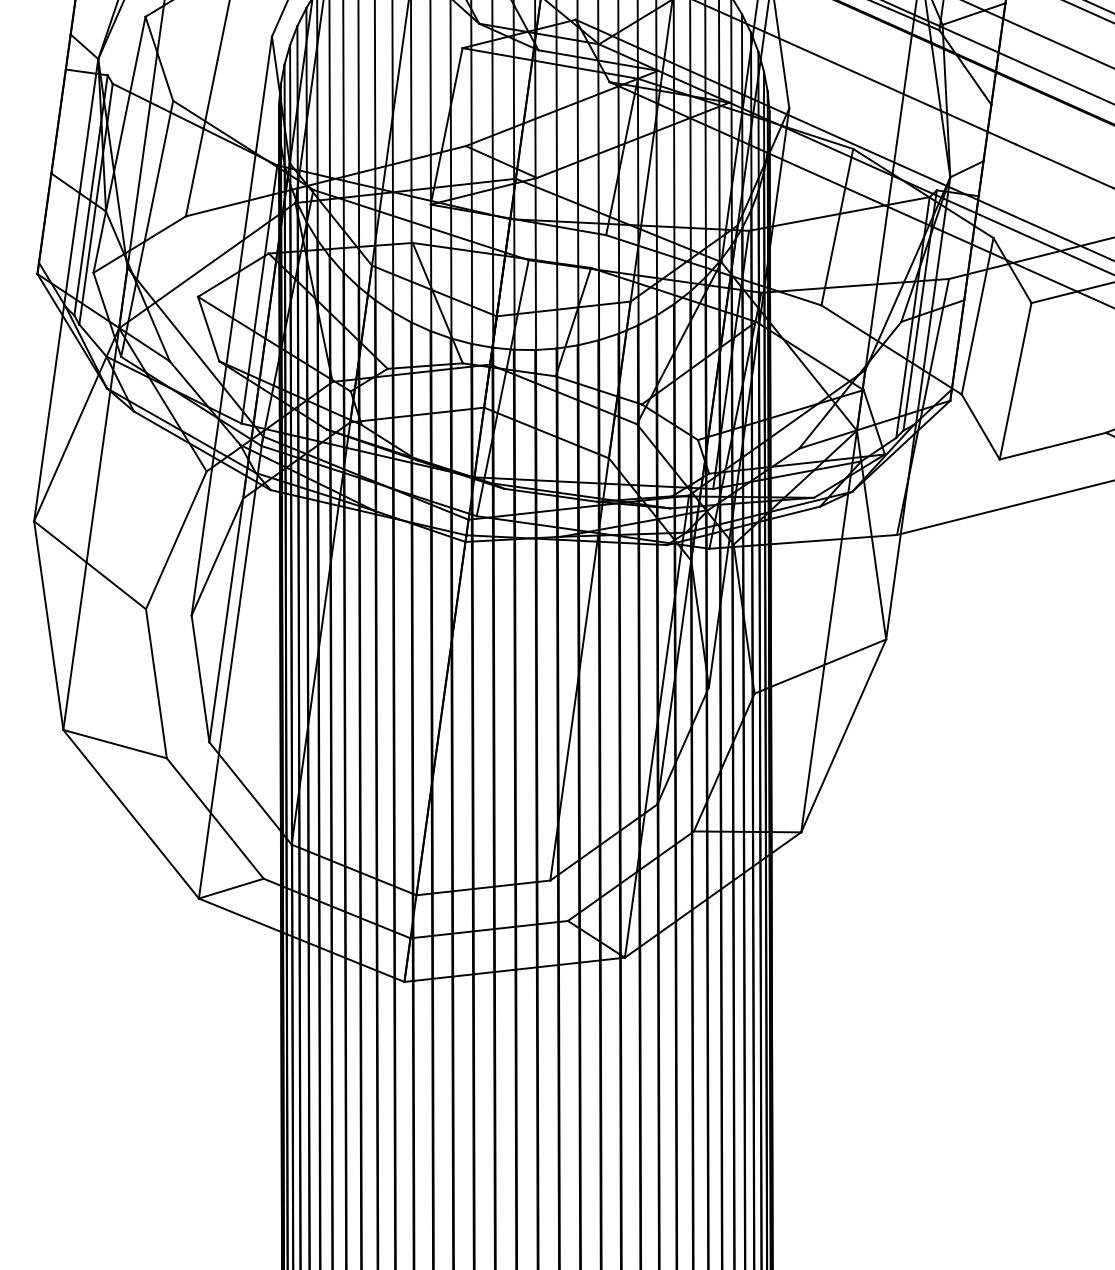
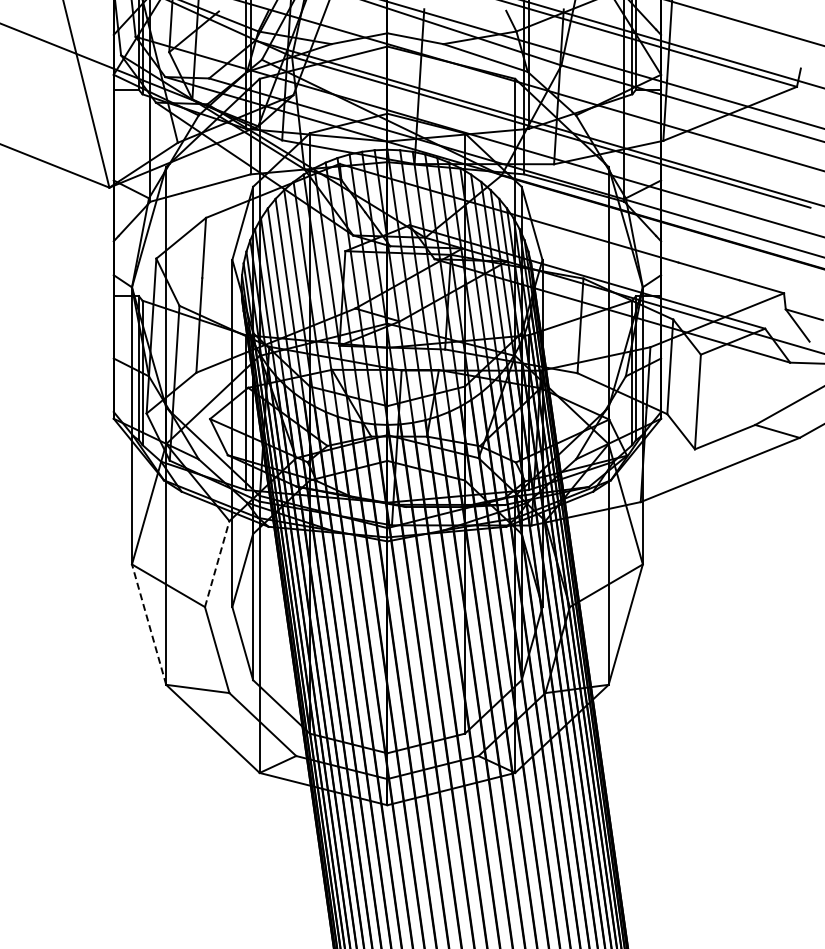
line: (176, 541) -> (217, 564), solid -> dashed
line: (49, 625) -> (149, 624), solid -> dashed

